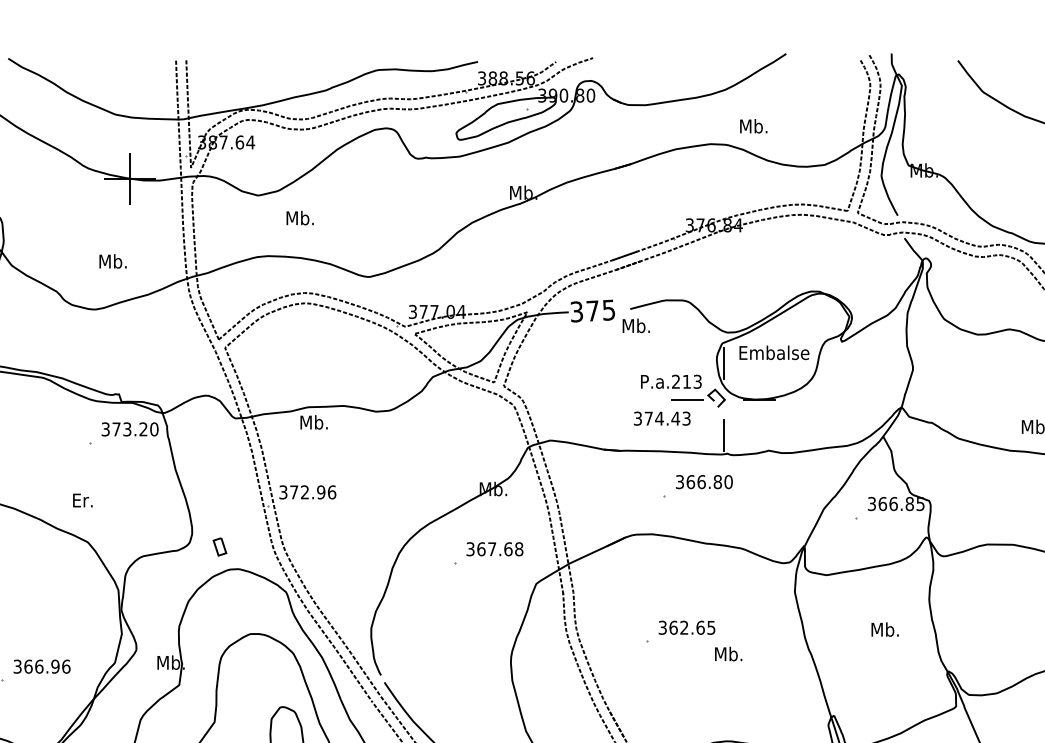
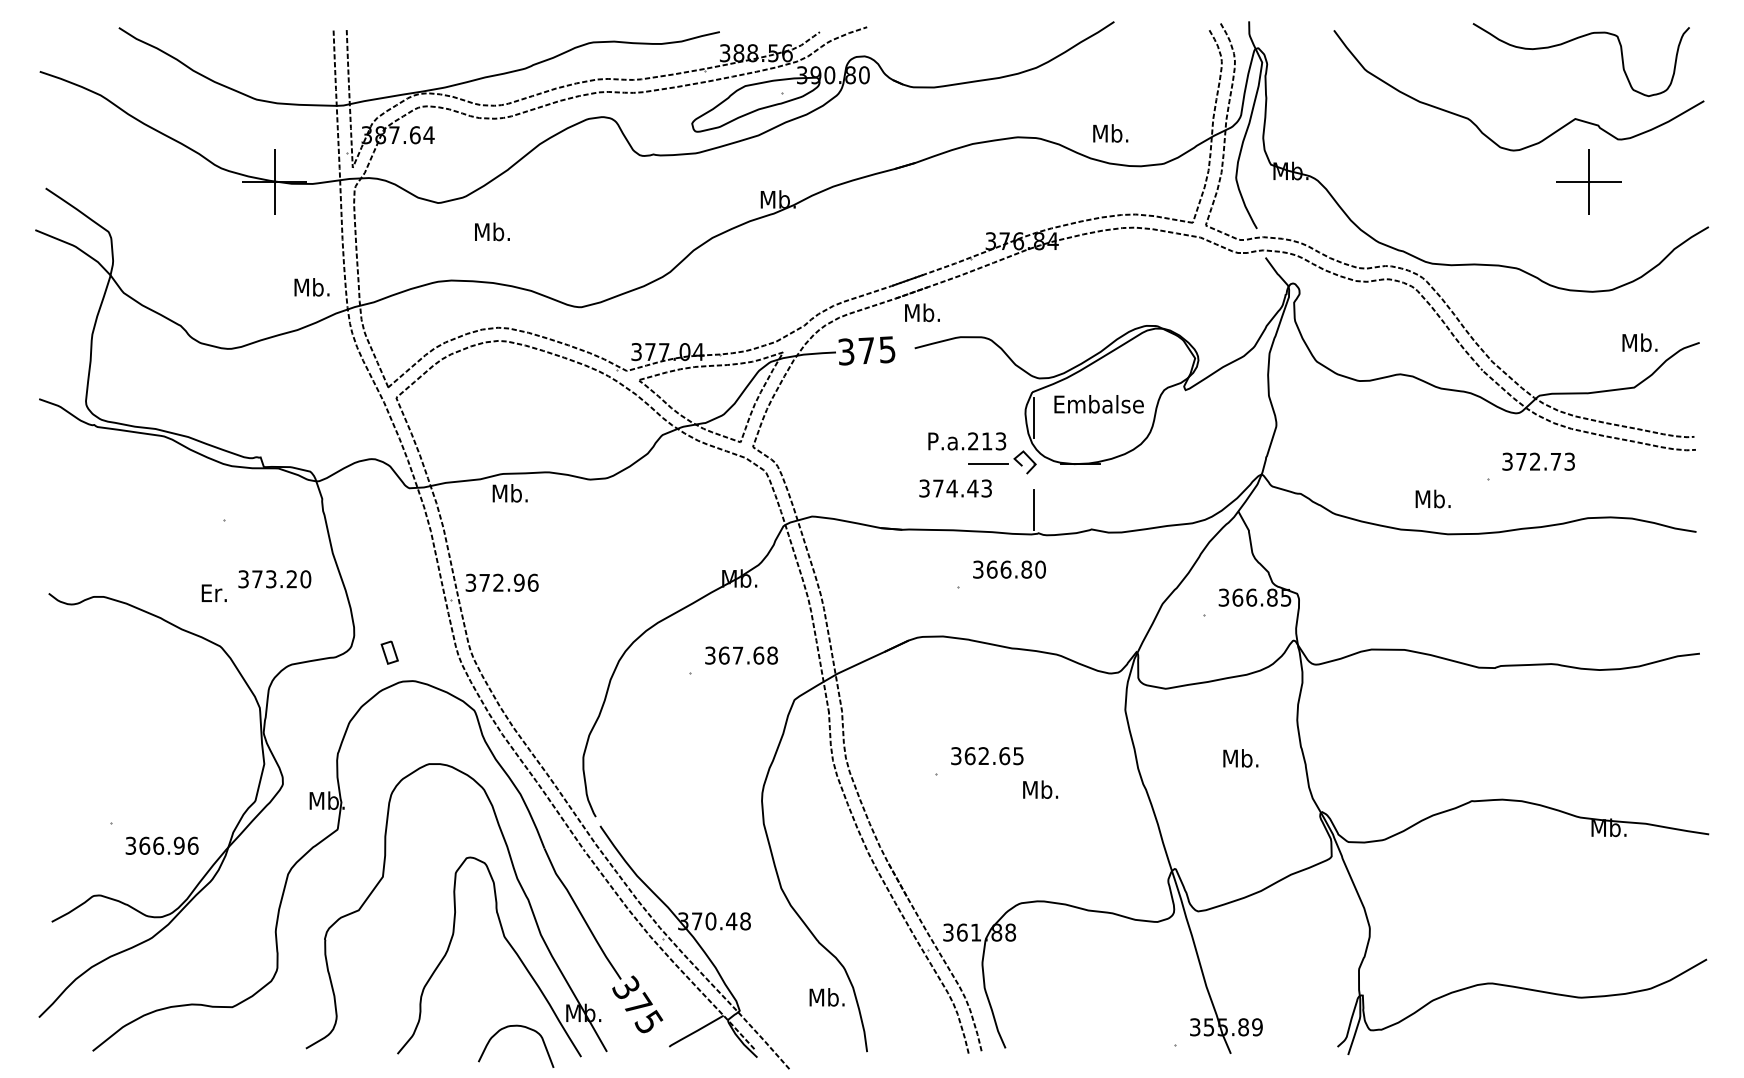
text: (753, 126) -> (1110, 133), moved
text: (112, 261) -> (311, 287), moved
text: (636, 325) -> (922, 312), moved
text: (129, 429) -> (274, 579), moved
text: (41, 666) -> (161, 845), moved

